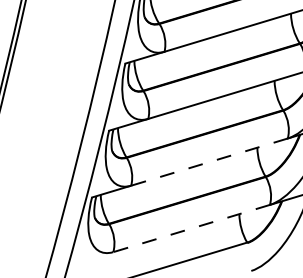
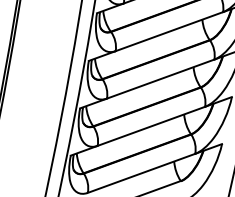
line: (208, 162) -> (150, 126), dashed -> solid
line: (191, 228) -> (141, 173), dashed -> solid

